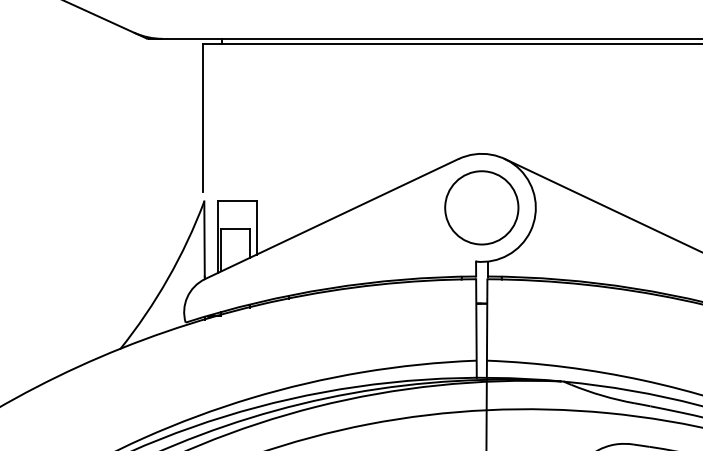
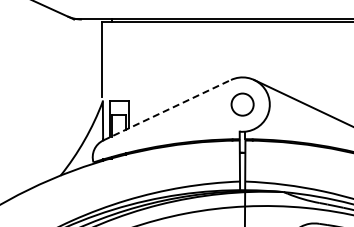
circle: (481, 207) -> (242, 104), size x0.6
line: (332, 219) -> (167, 110), solid -> dashed

